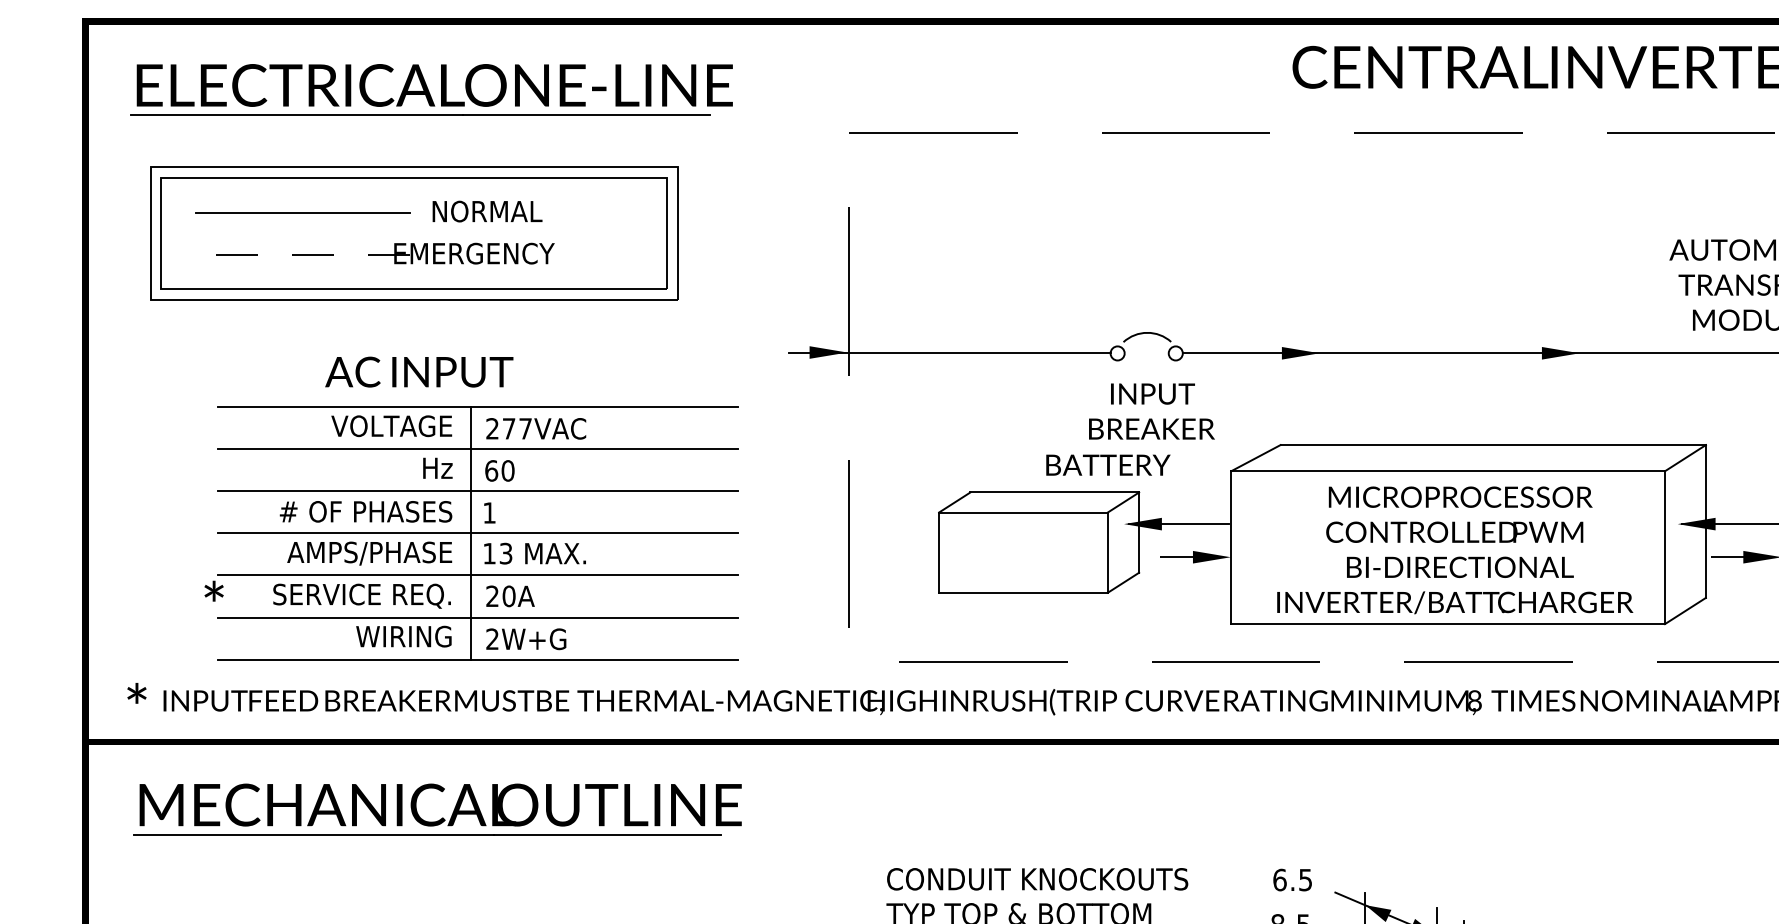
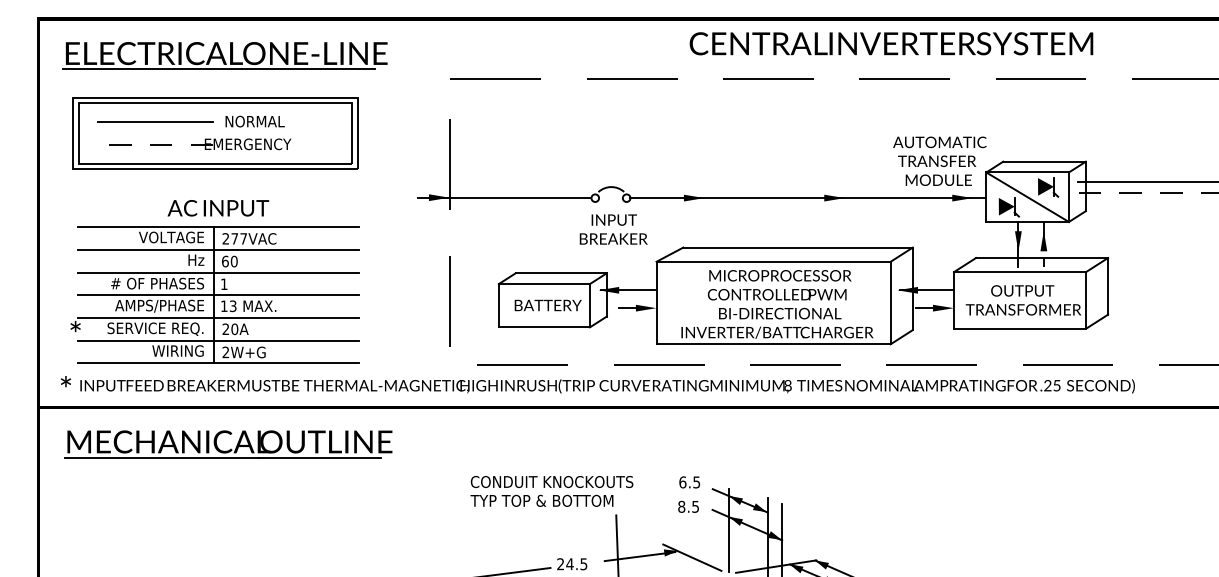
text: (1106, 465) -> (547, 305), moved
part: (471, 531) -> (214, 294), moved

